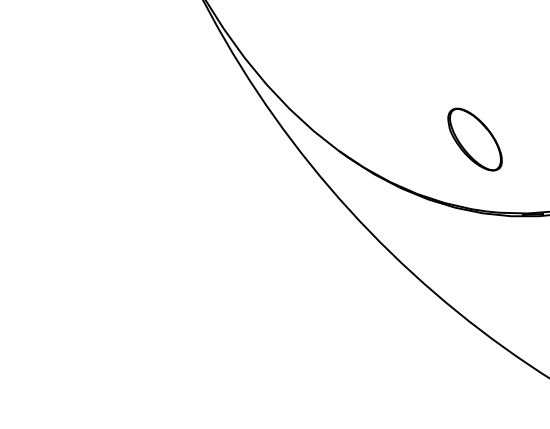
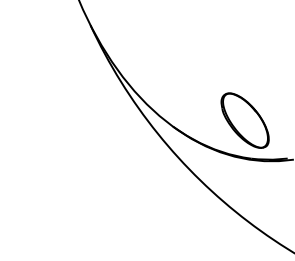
part: (473, 139) -> (244, 120), size x1.67

